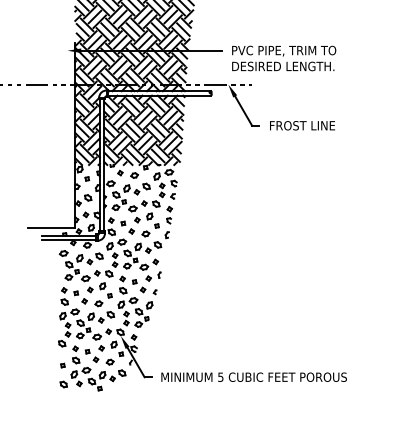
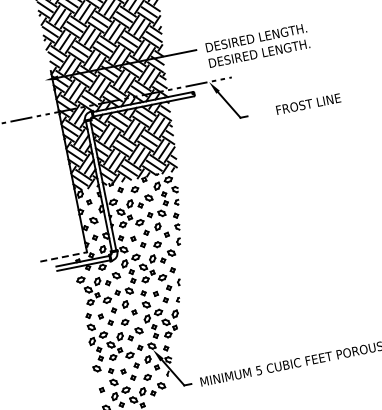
text: (284, 50) -> (257, 37), PVC PIPE, TRIM TO -> DESIRED LENGTH.
text: (302, 125) -> (308, 103), moved
line: (51, 227) -> (63, 256), solid -> dashed

